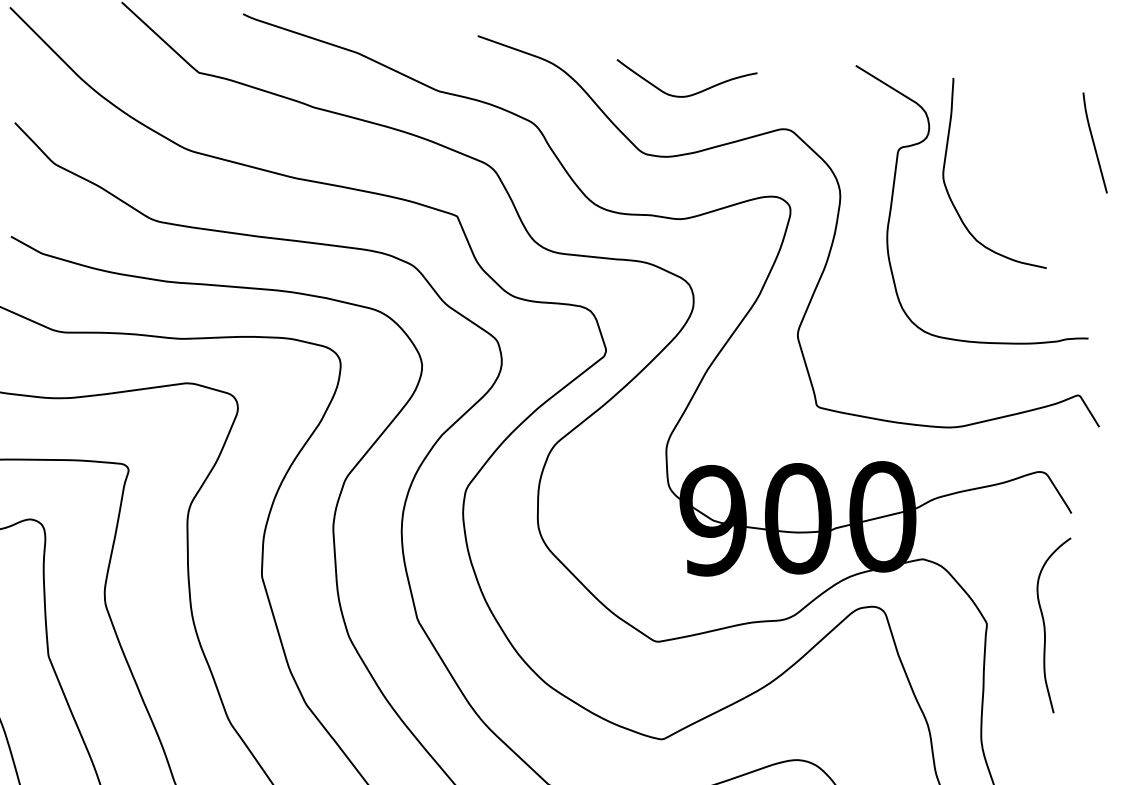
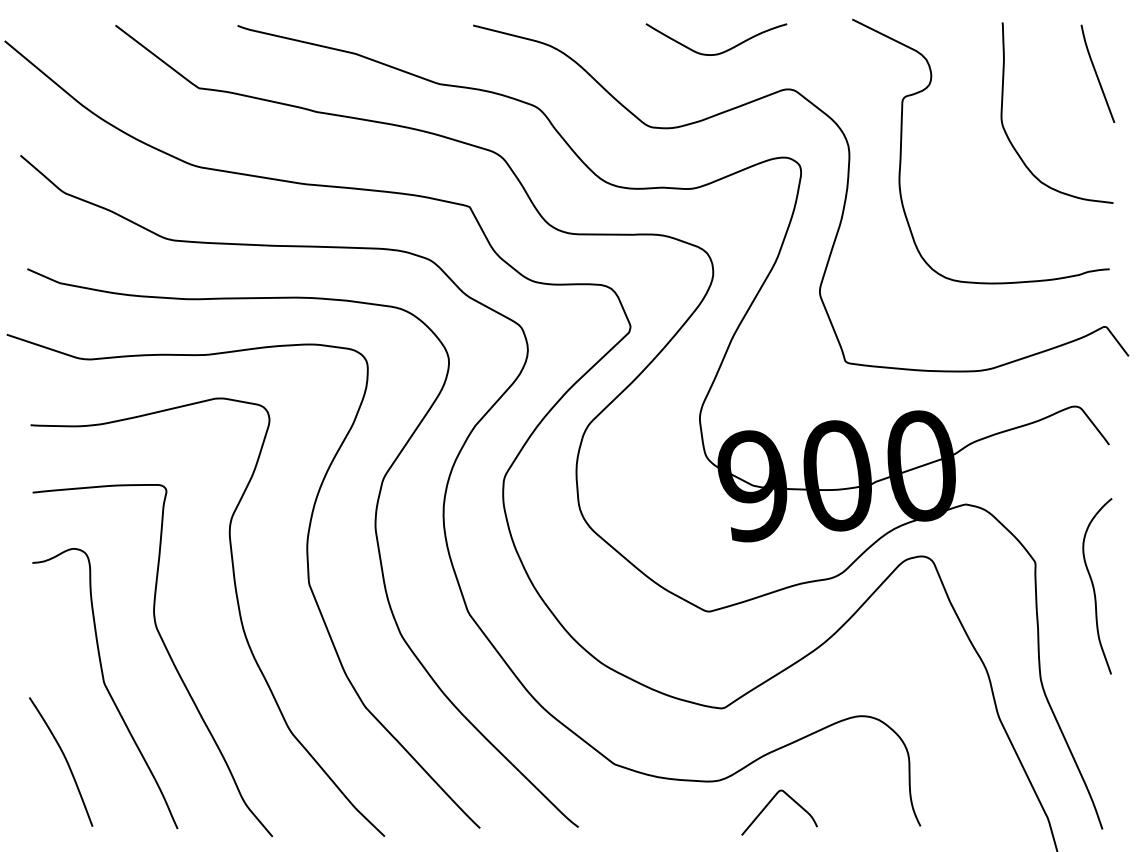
curve: (687, 95) -> (719, 52), moved
curve: (947, 186) -> (1006, 131), moved
curve: (1045, 624) -> (1094, 586), moved

